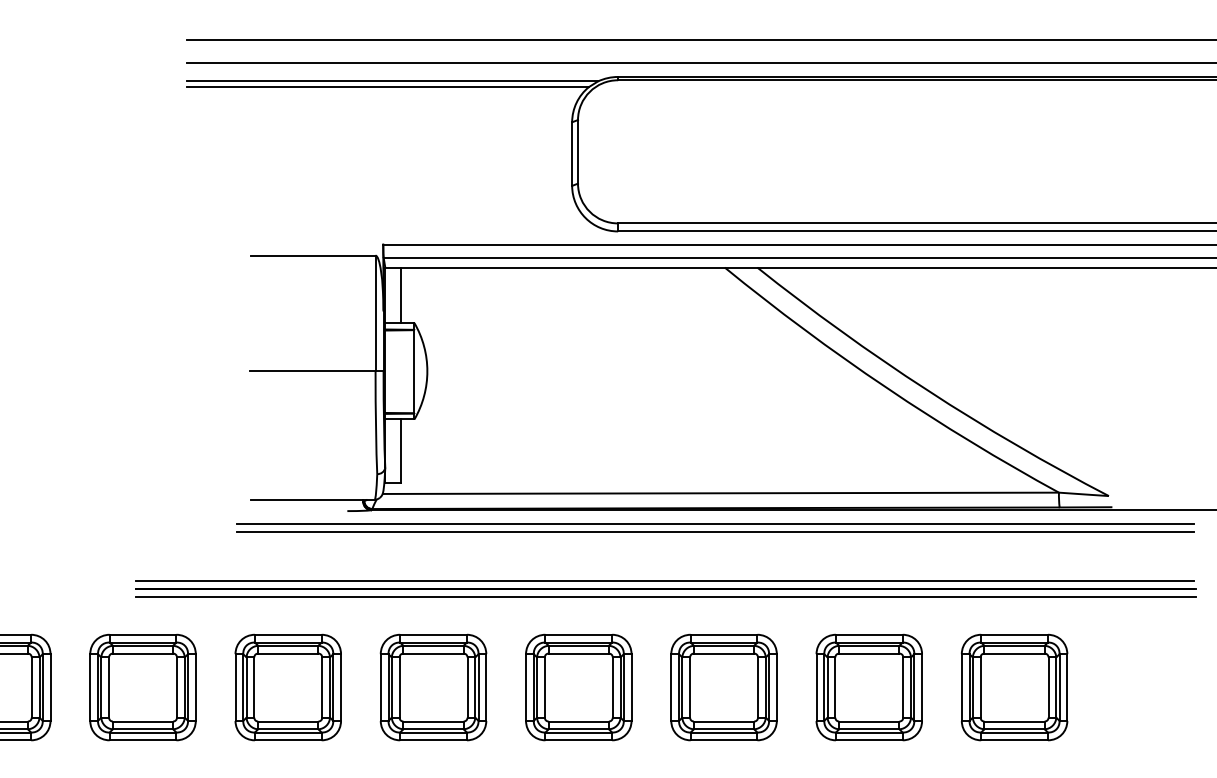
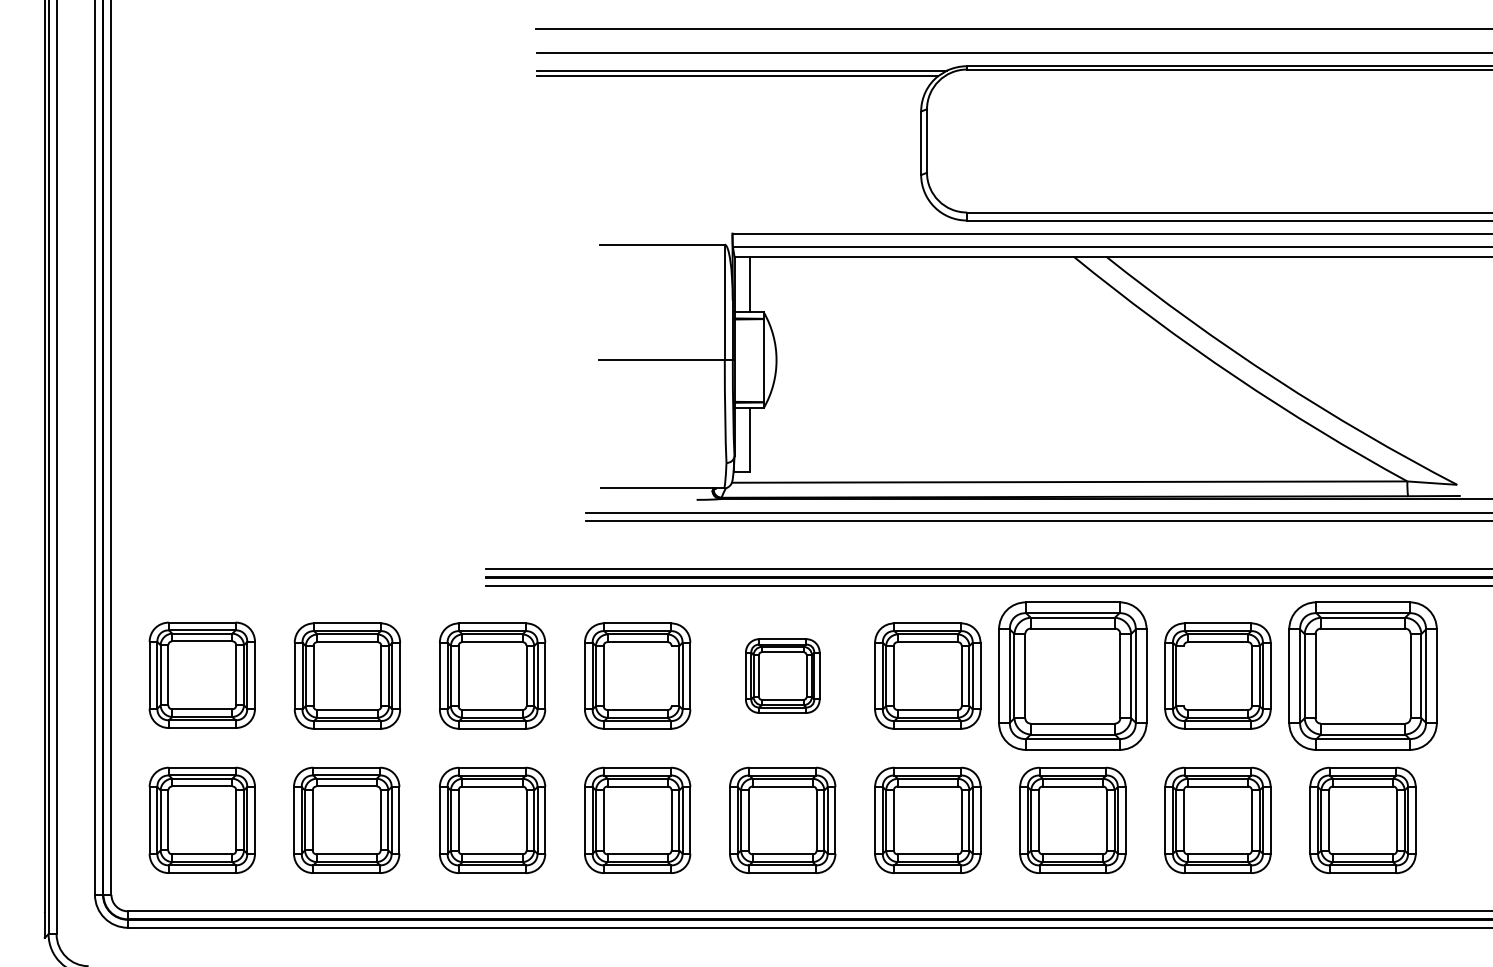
part: (433, 686) -> (782, 675), size x0.7
part: (723, 686) -> (1072, 675), size x1.4
part: (1014, 686) -> (1362, 675), size x1.4
line: (322, 687) -> (671, 676), removed
line: (835, 687) -> (1184, 676), removed

